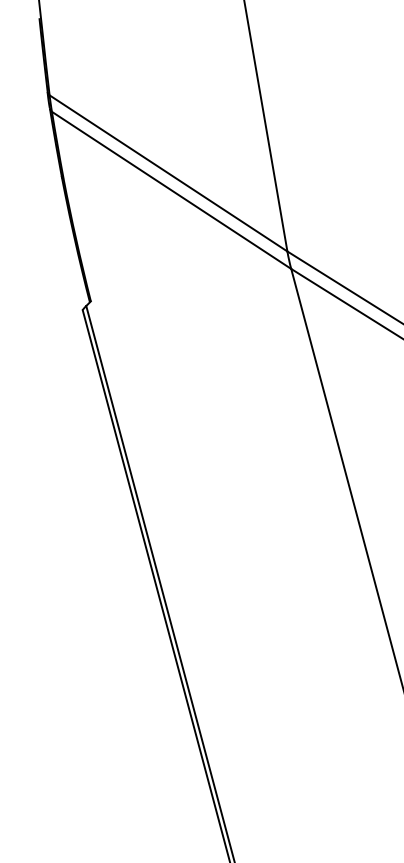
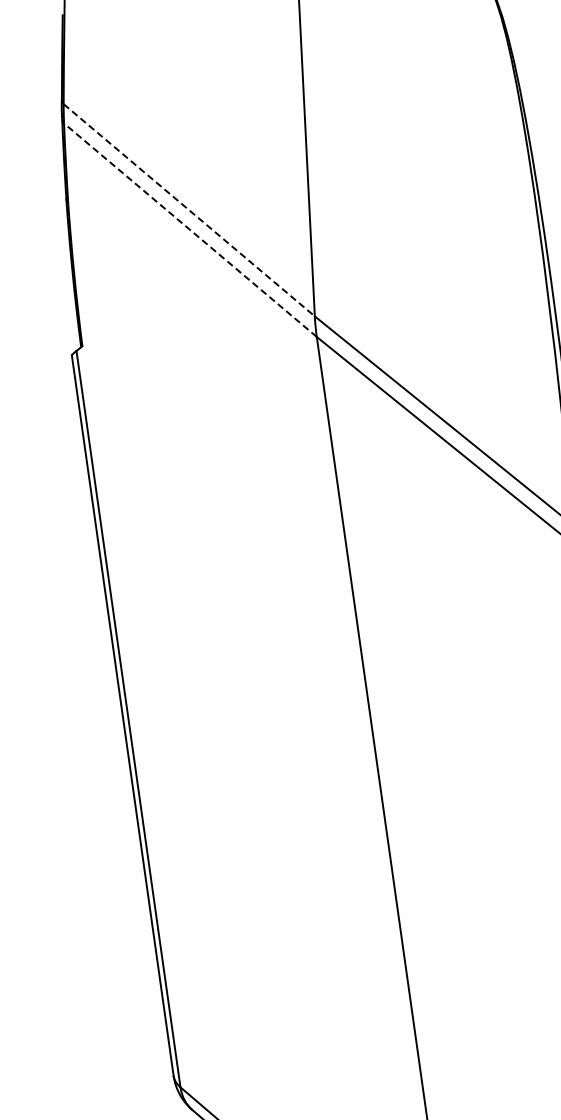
line: (168, 173) -> (189, 210), solid -> dashed
line: (171, 189) -> (190, 229), solid -> dashed

